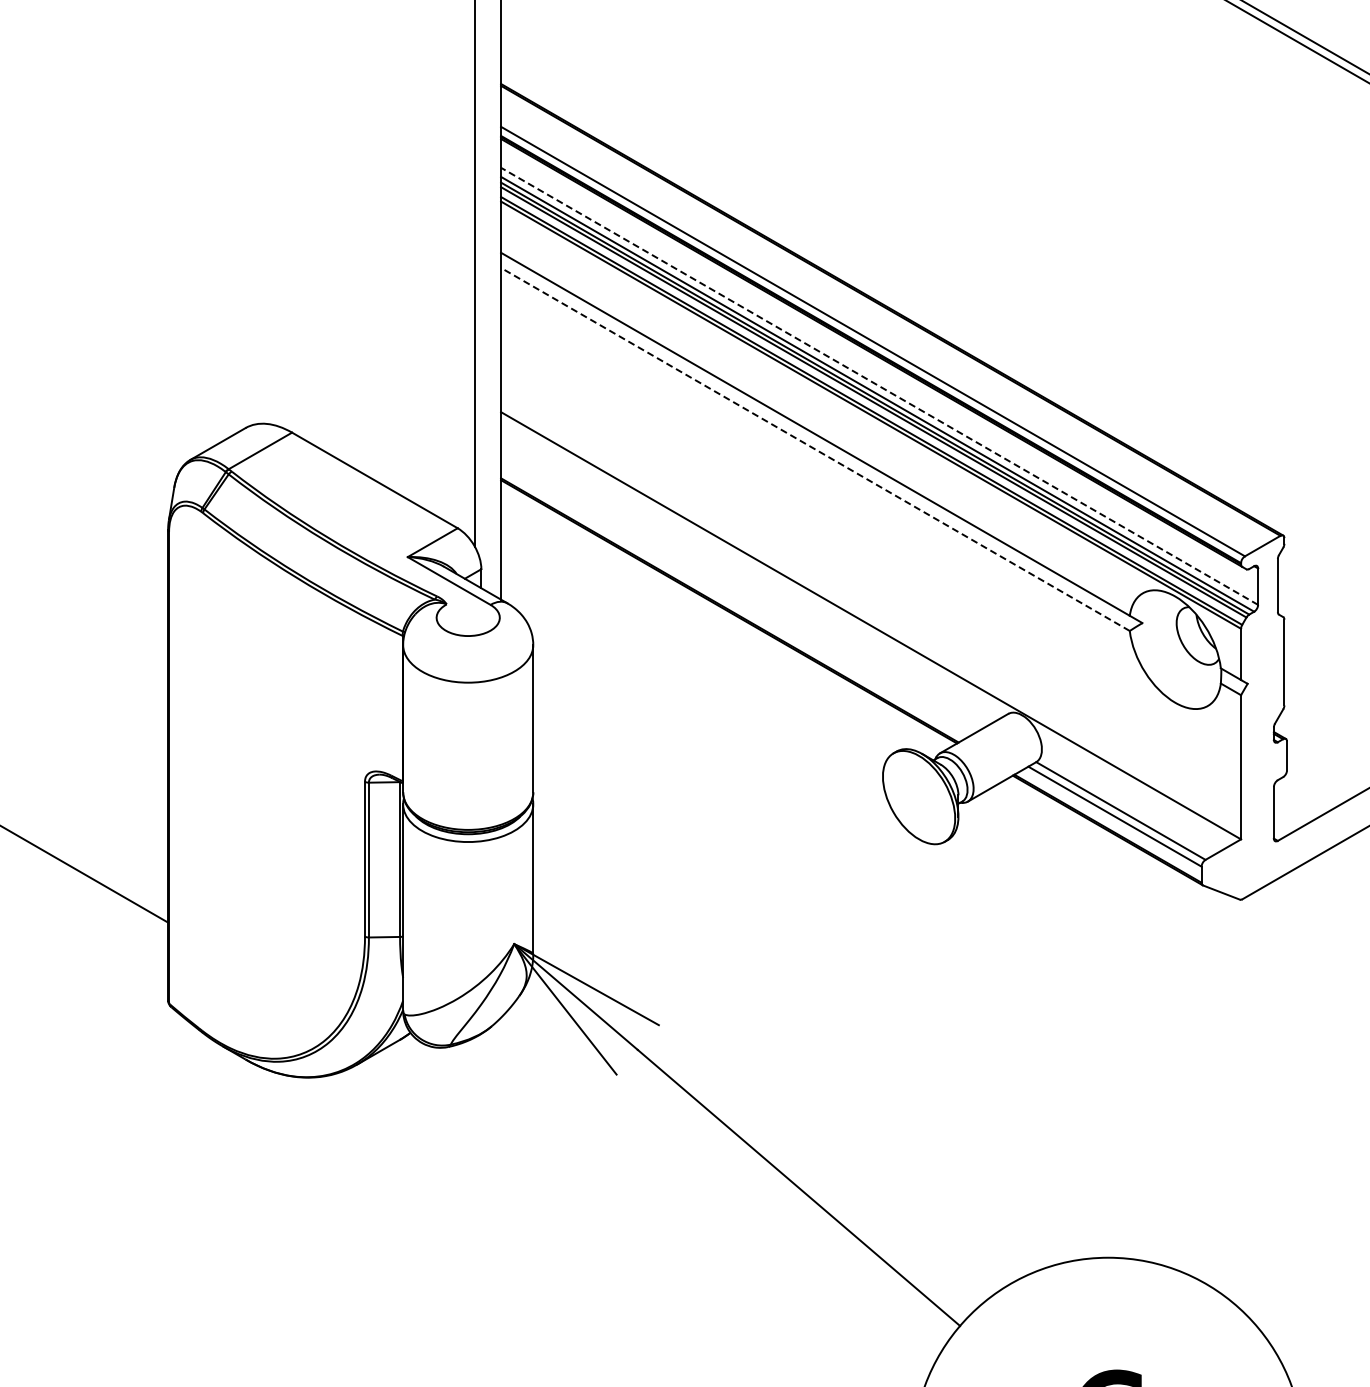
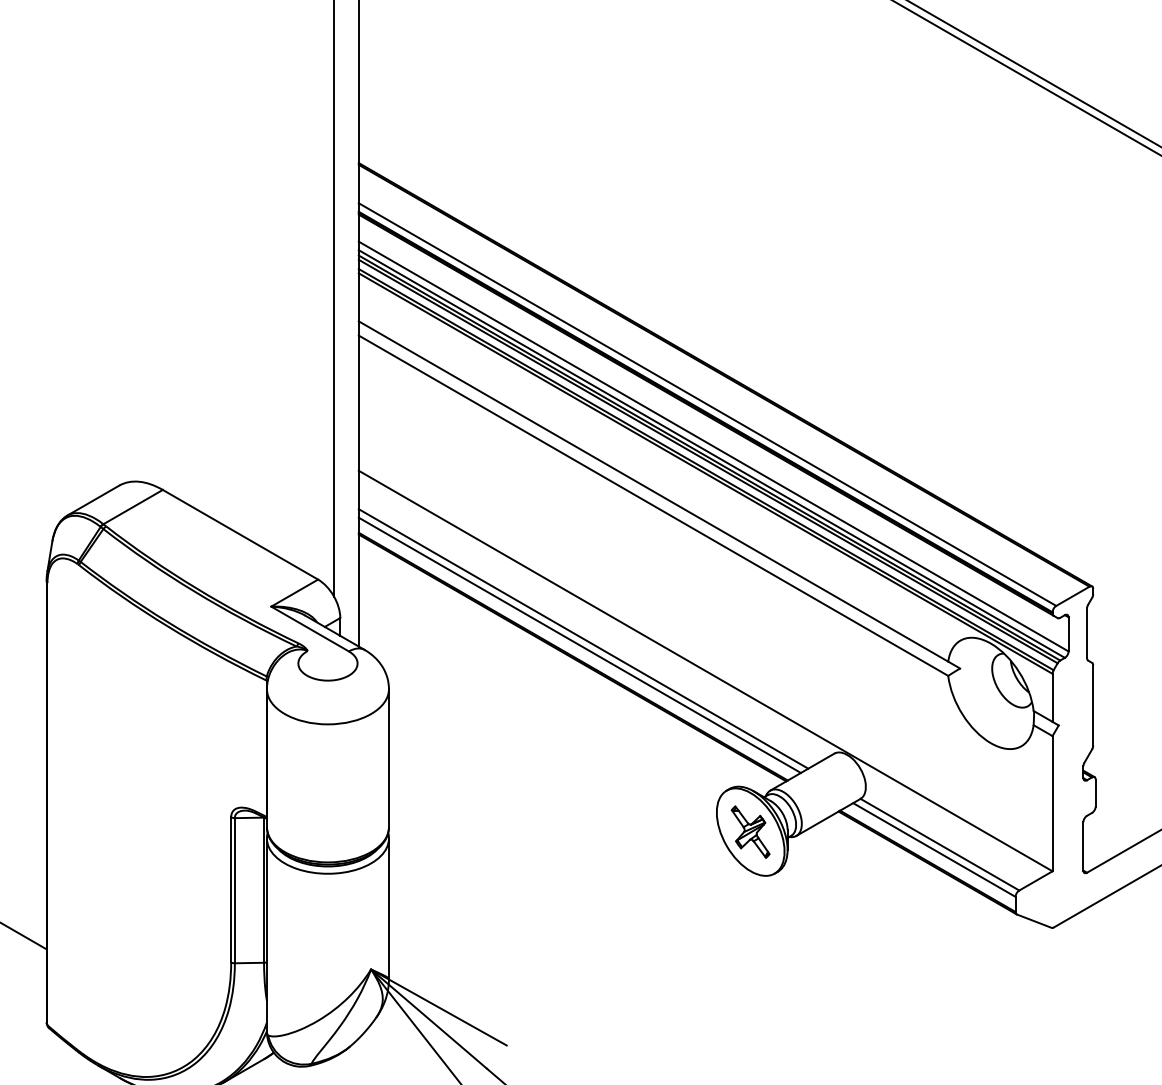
line: (879, 386) -> (713, 446), dashed -> solid
line: (815, 449) -> (653, 505), dashed -> solid
line: (740, 591) -> (583, 638), added
line: (736, 598) -> (579, 645), added
part: (919, 797) -> (751, 832), added

